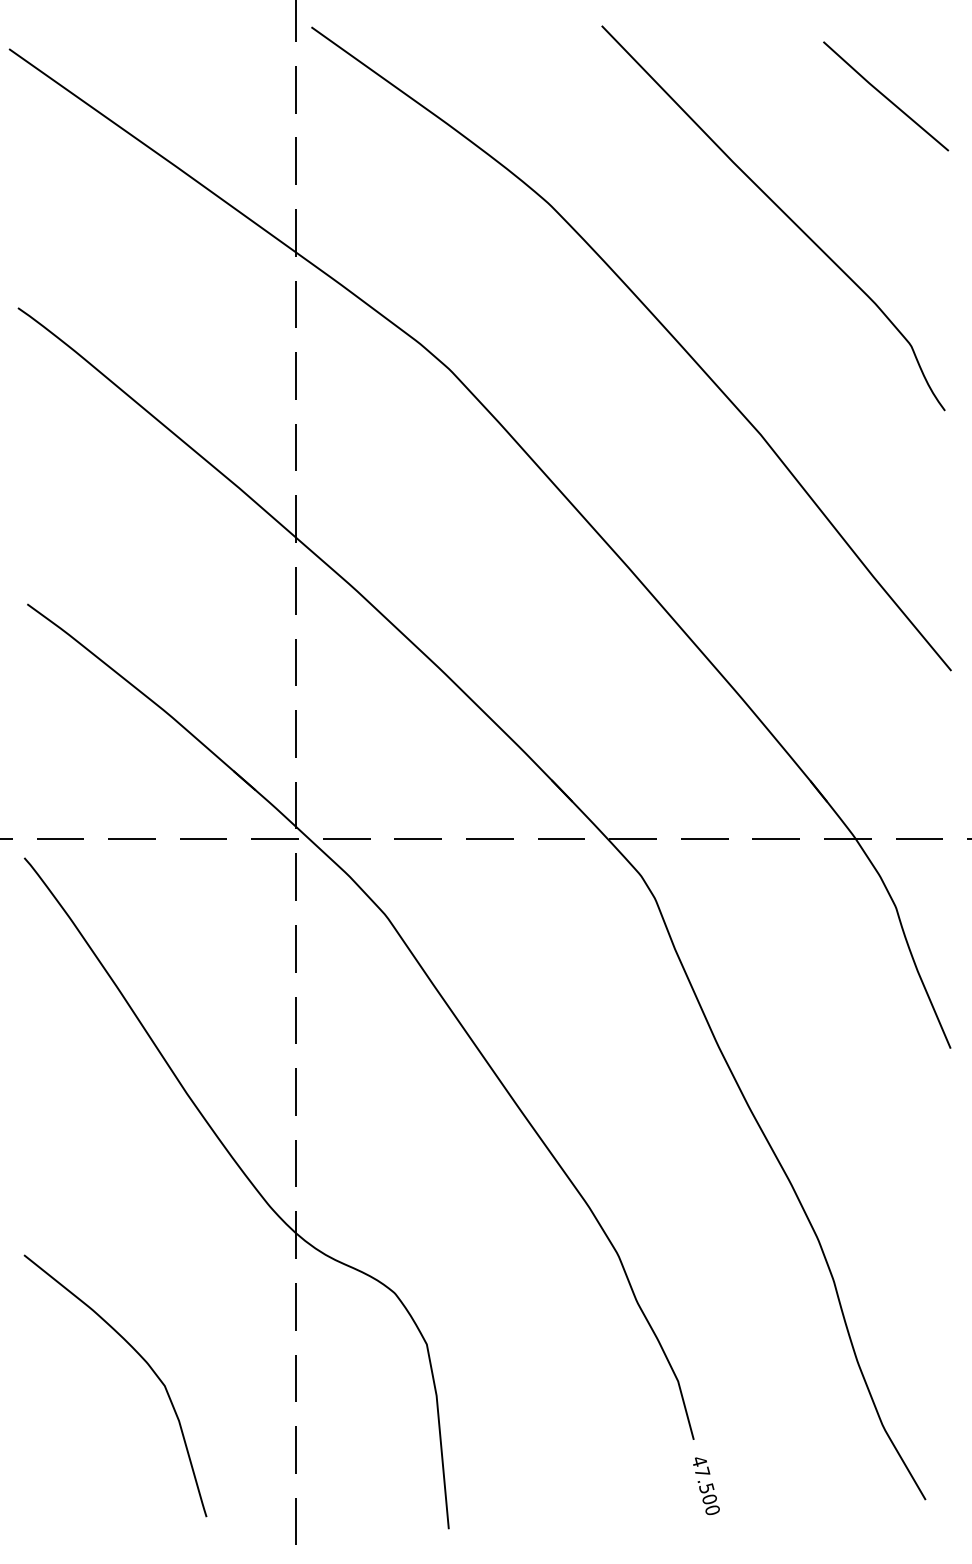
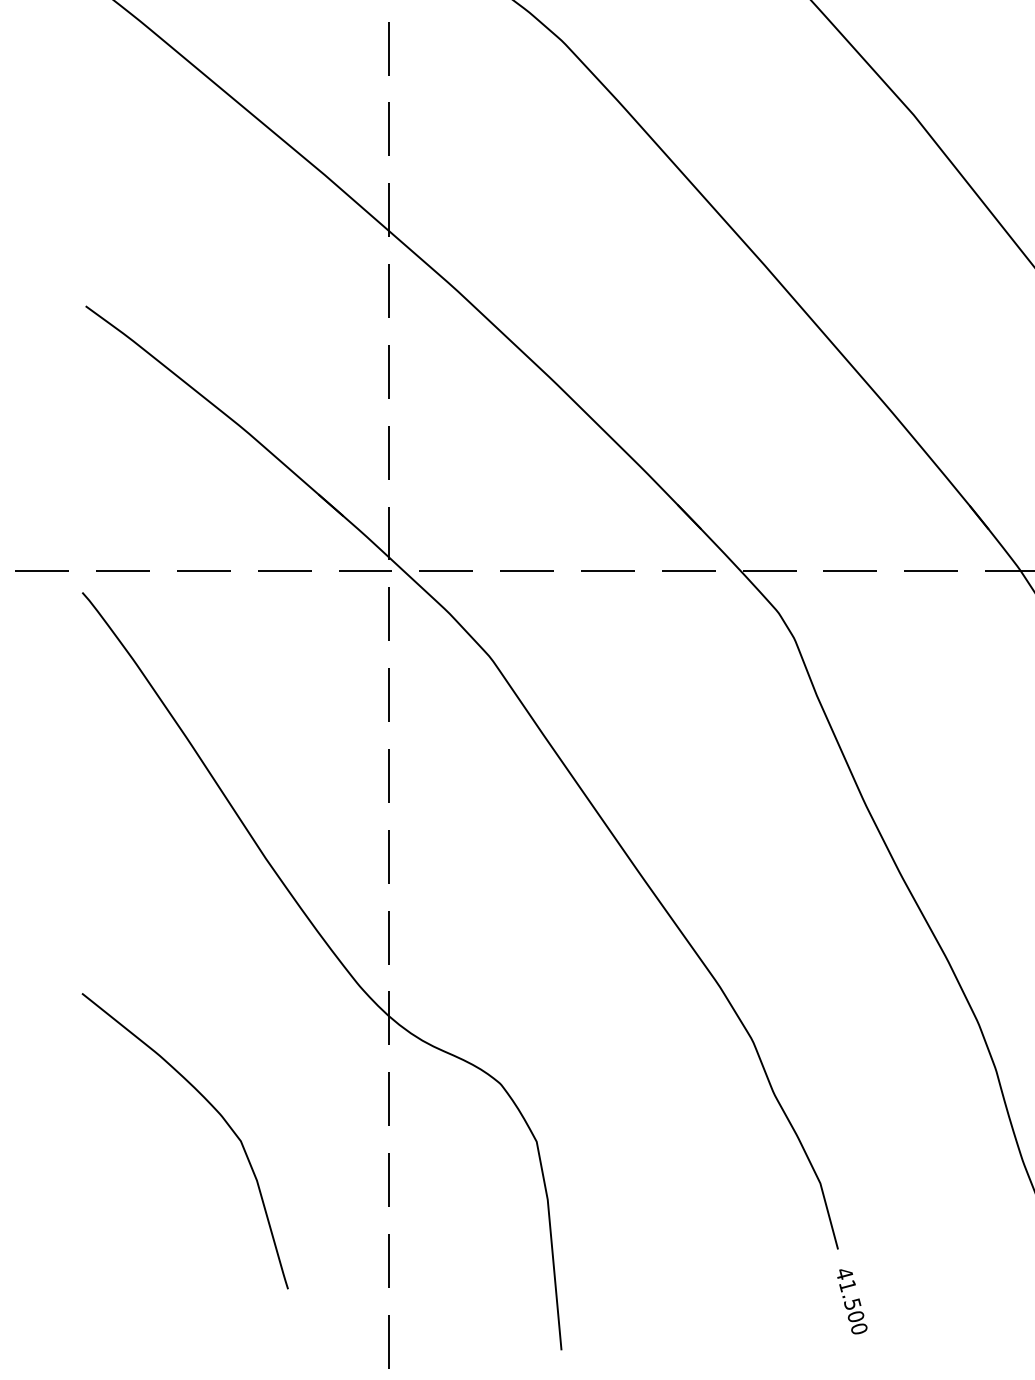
curve: (141, 1358) -> (214, 1110), moved
text: (702, 1471) -> (847, 1285), 47.500 -> 41.500

